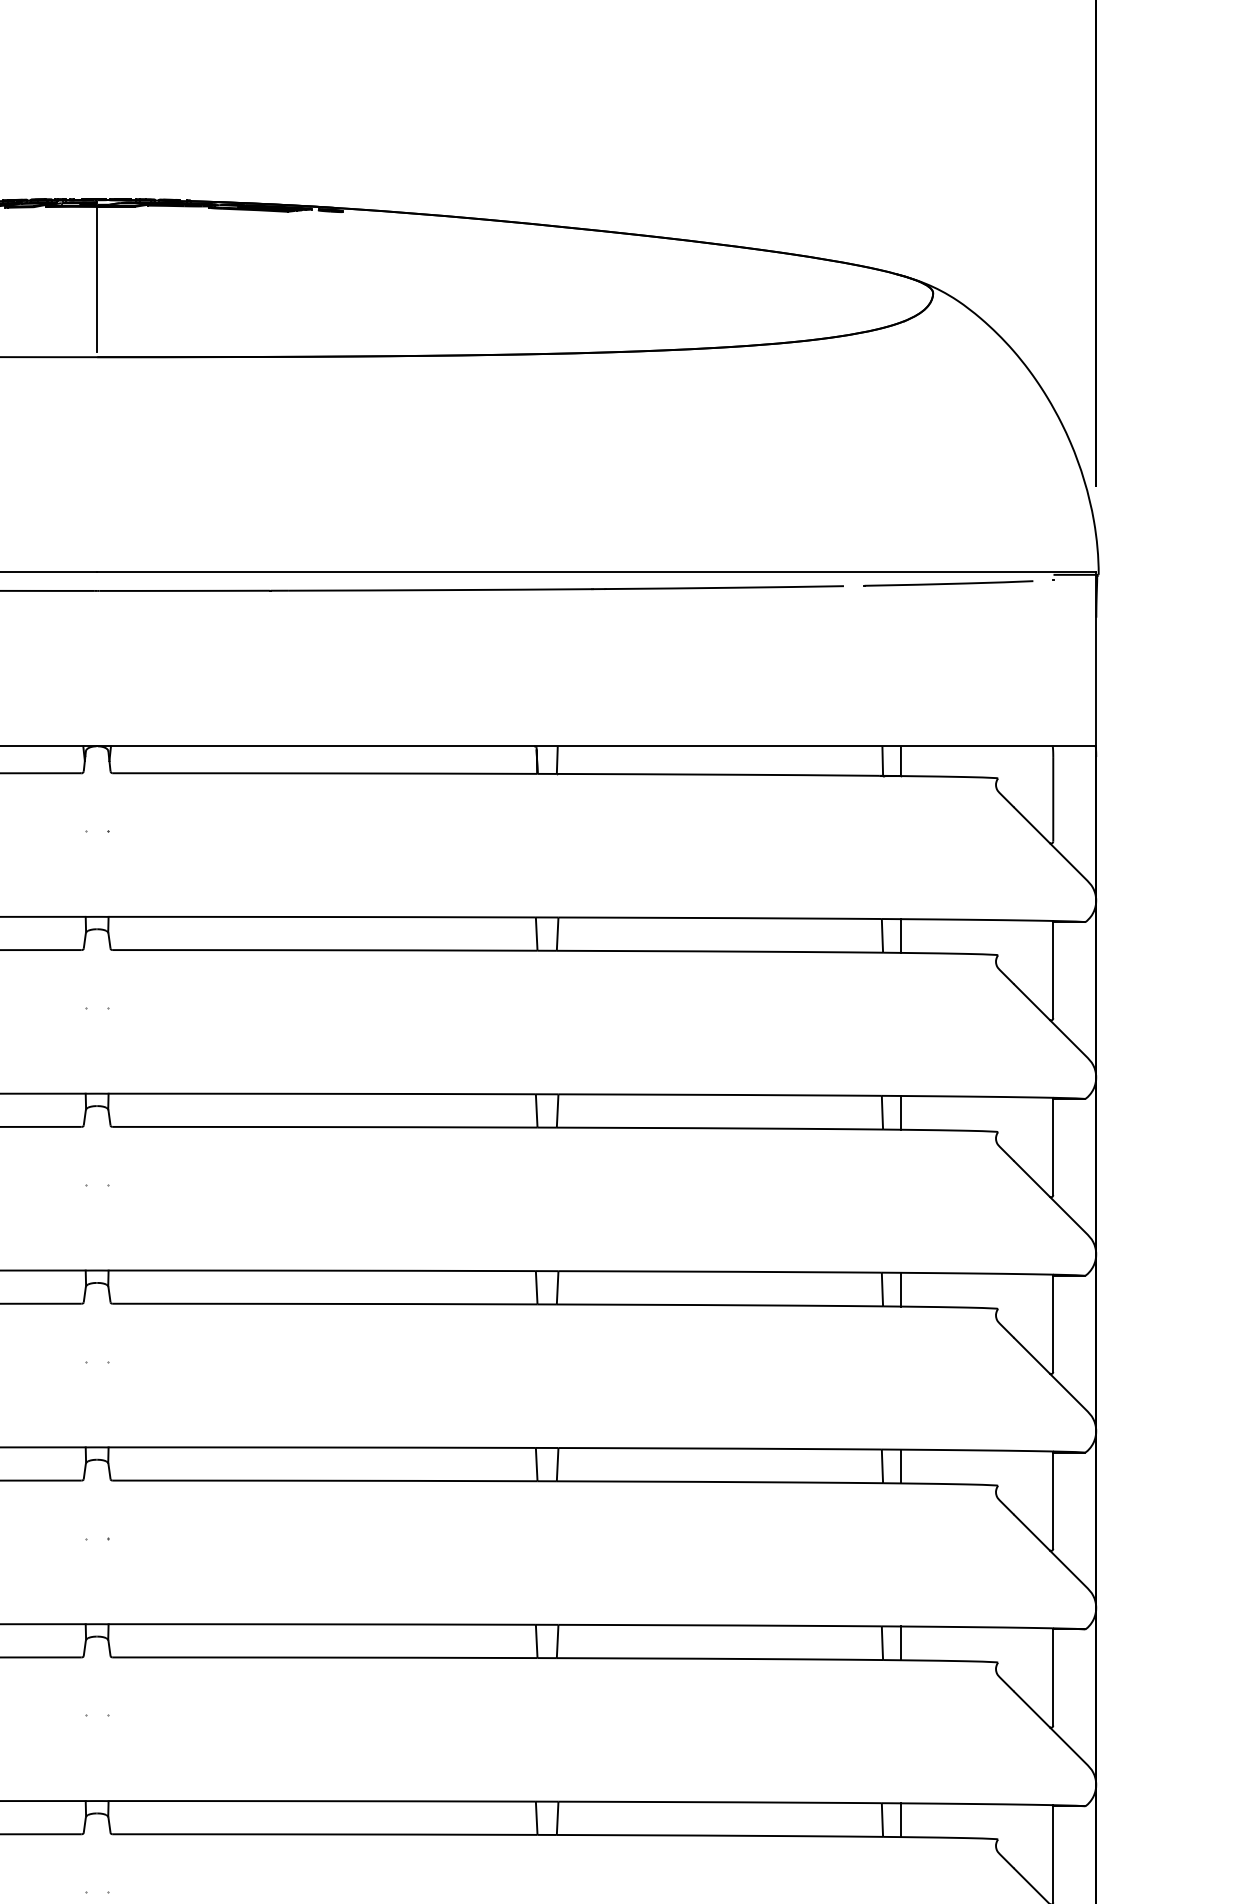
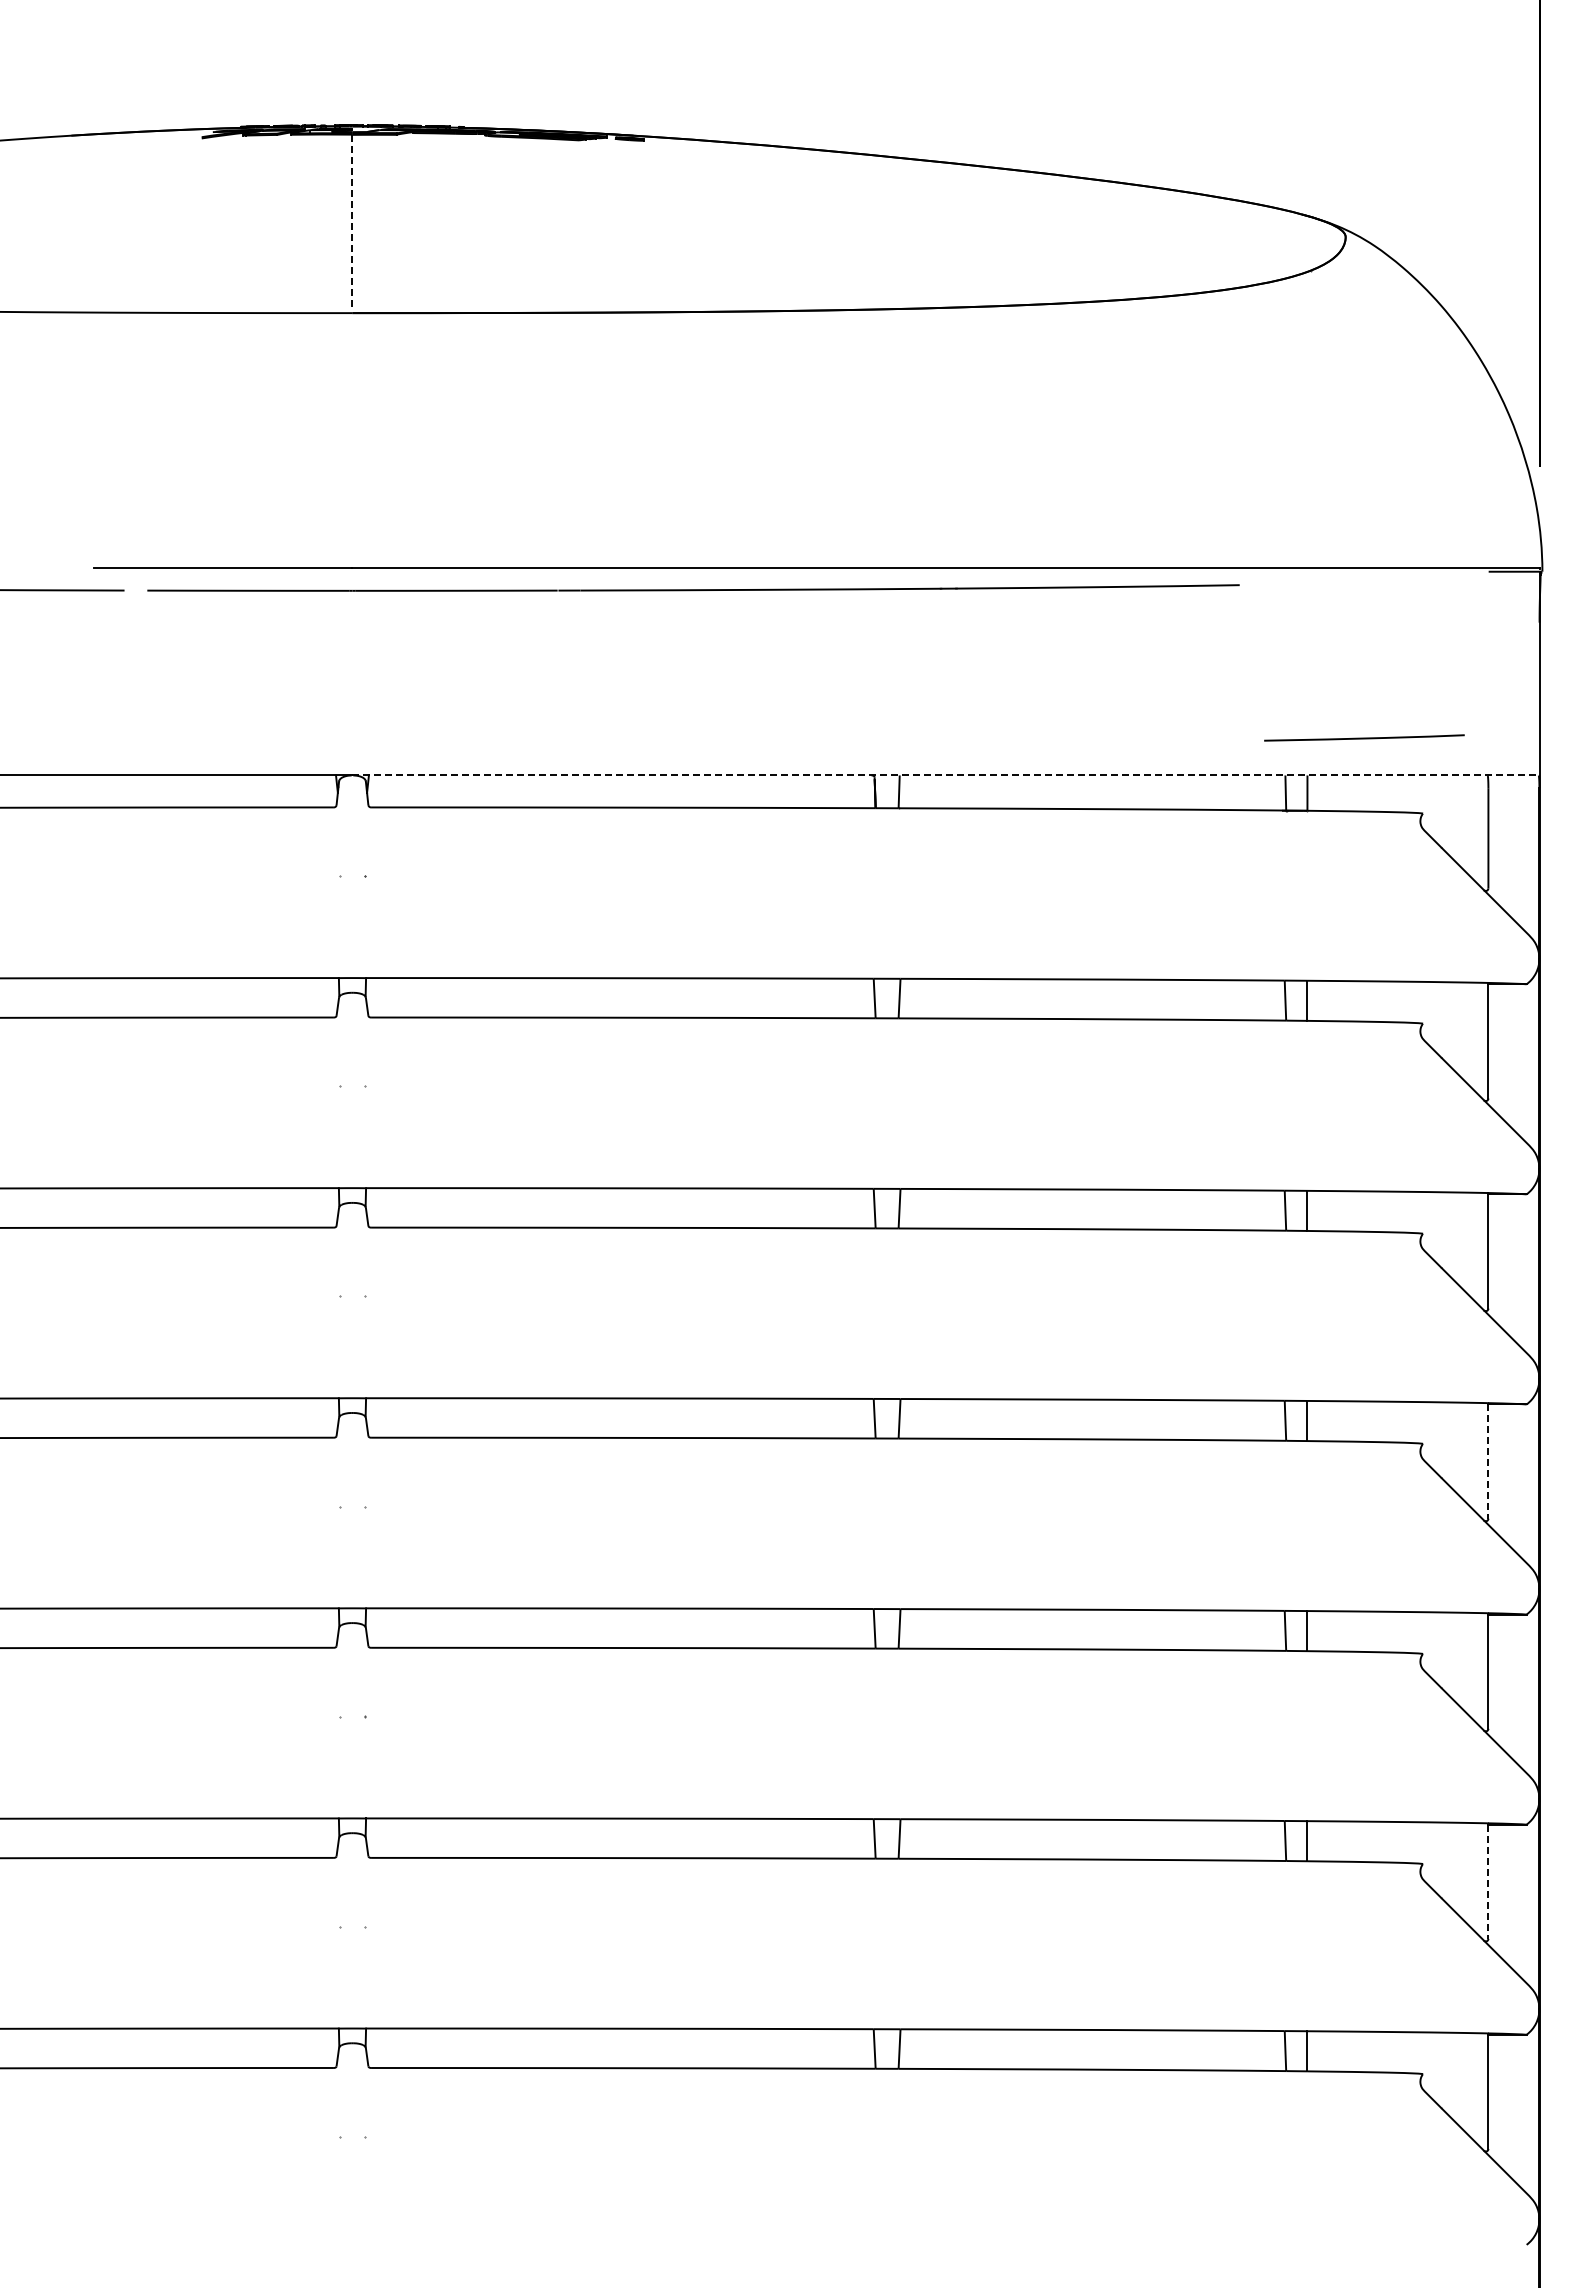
line: (97, 280) -> (352, 221), solid -> dashed
line: (948, 583) -> (1364, 737), moved
line: (597, 746) -> (946, 775), solid -> dashed
line: (1053, 1324) -> (1488, 1462), solid -> dashed
line: (1053, 1678) -> (1488, 1882), solid -> dashed

